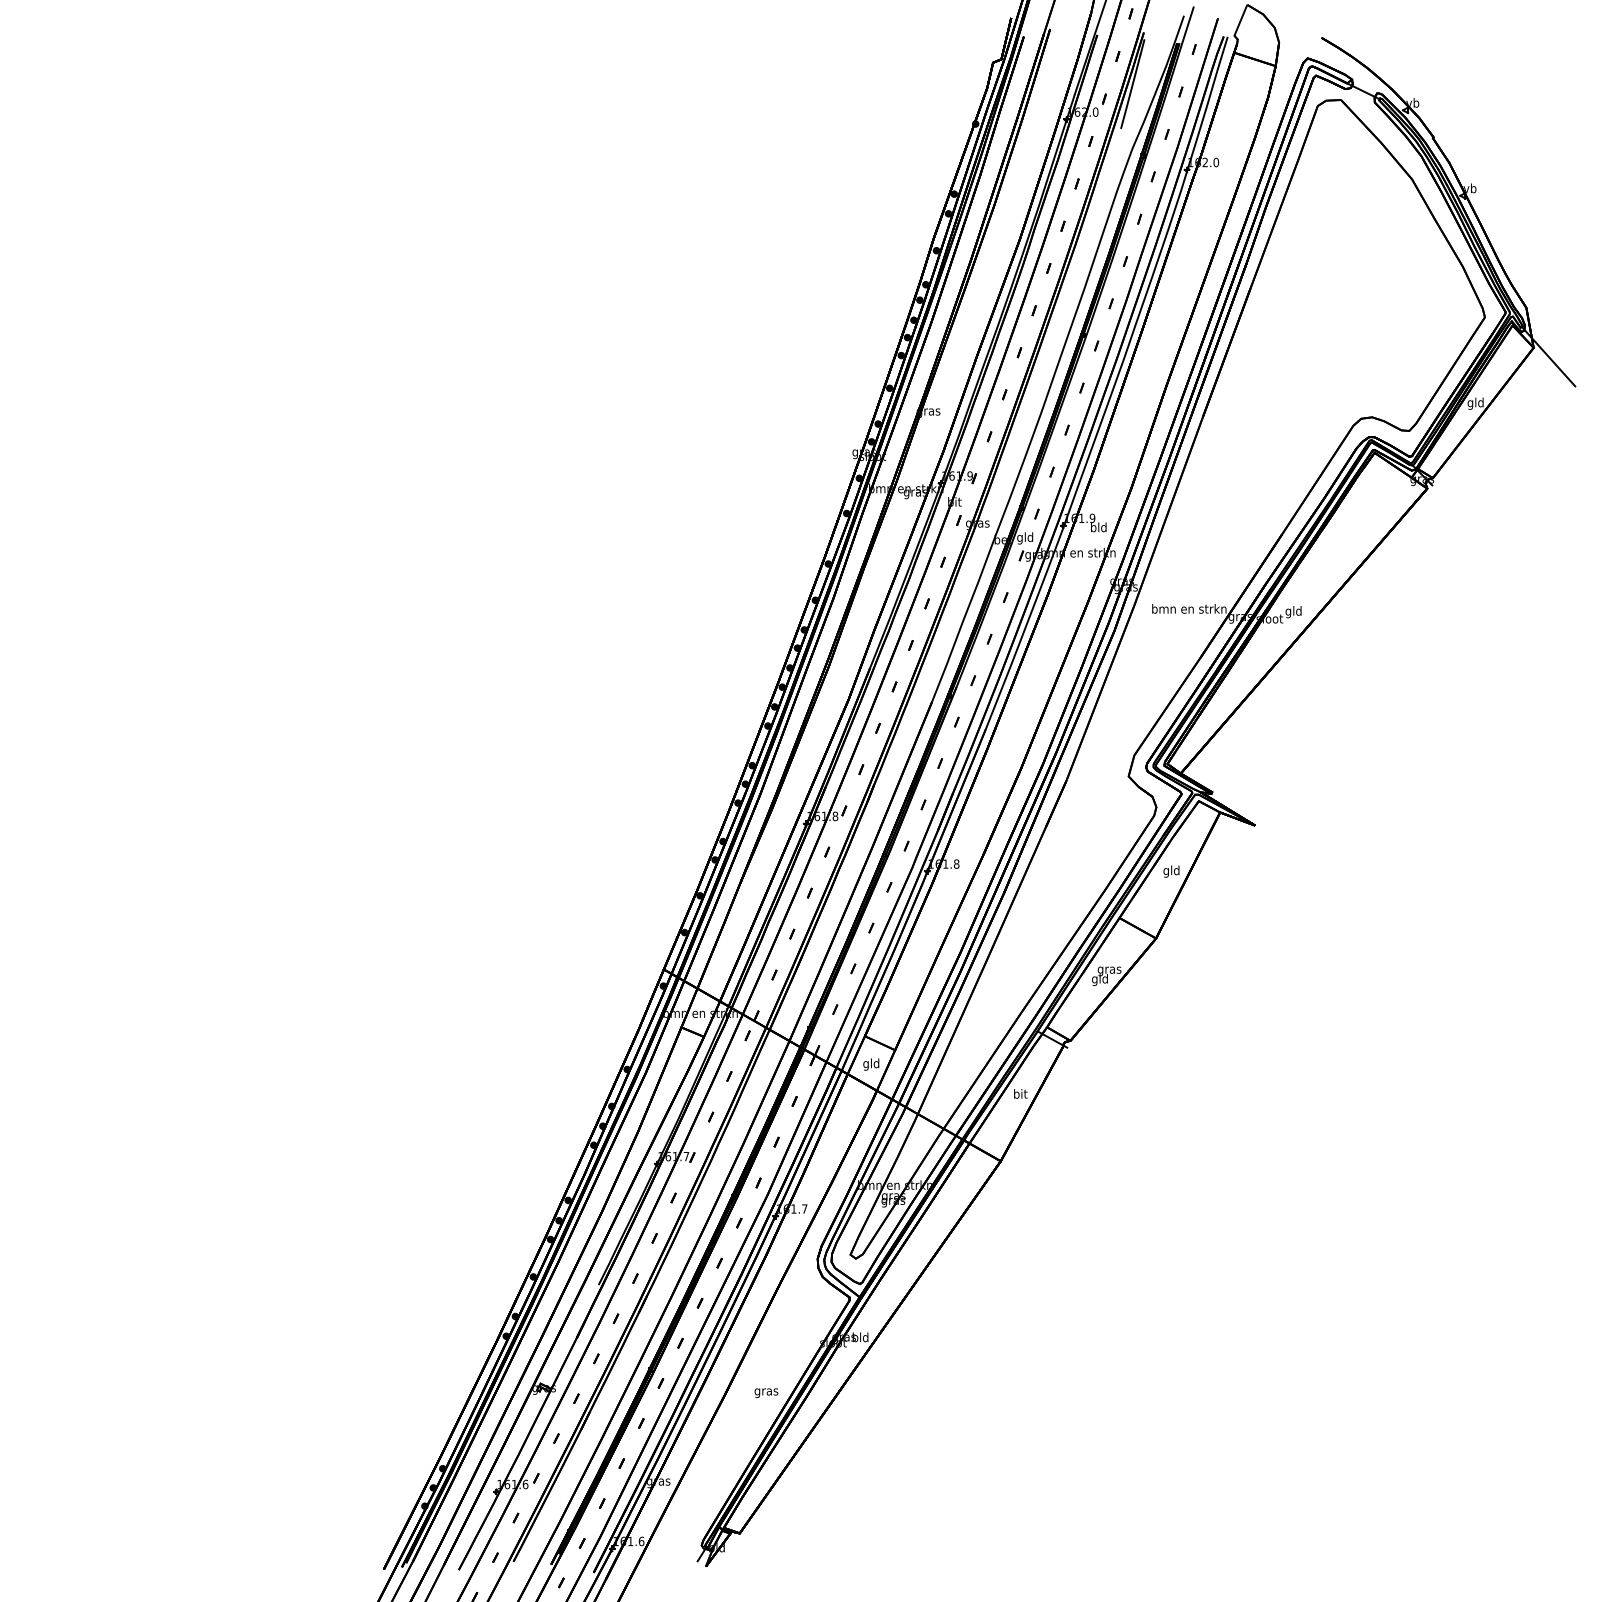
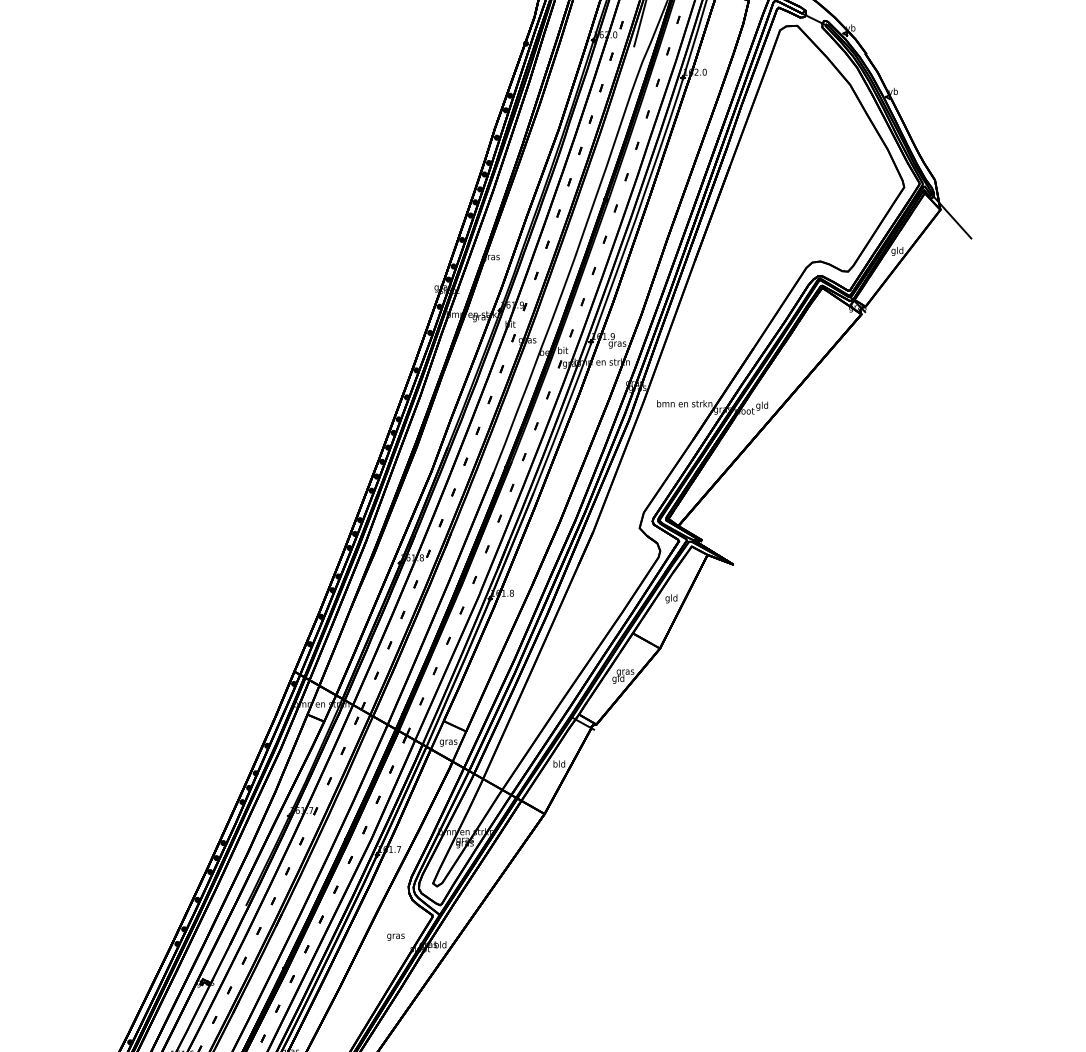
text: (1098, 528) -> (617, 344), bld -> gras
text: (1025, 538) -> (563, 351), gld -> bit
text: (871, 1064) -> (448, 742), gld -> gras
text: (1020, 1093) -> (559, 763), bit -> bld
text: (766, 1392) -> (395, 936), moved

